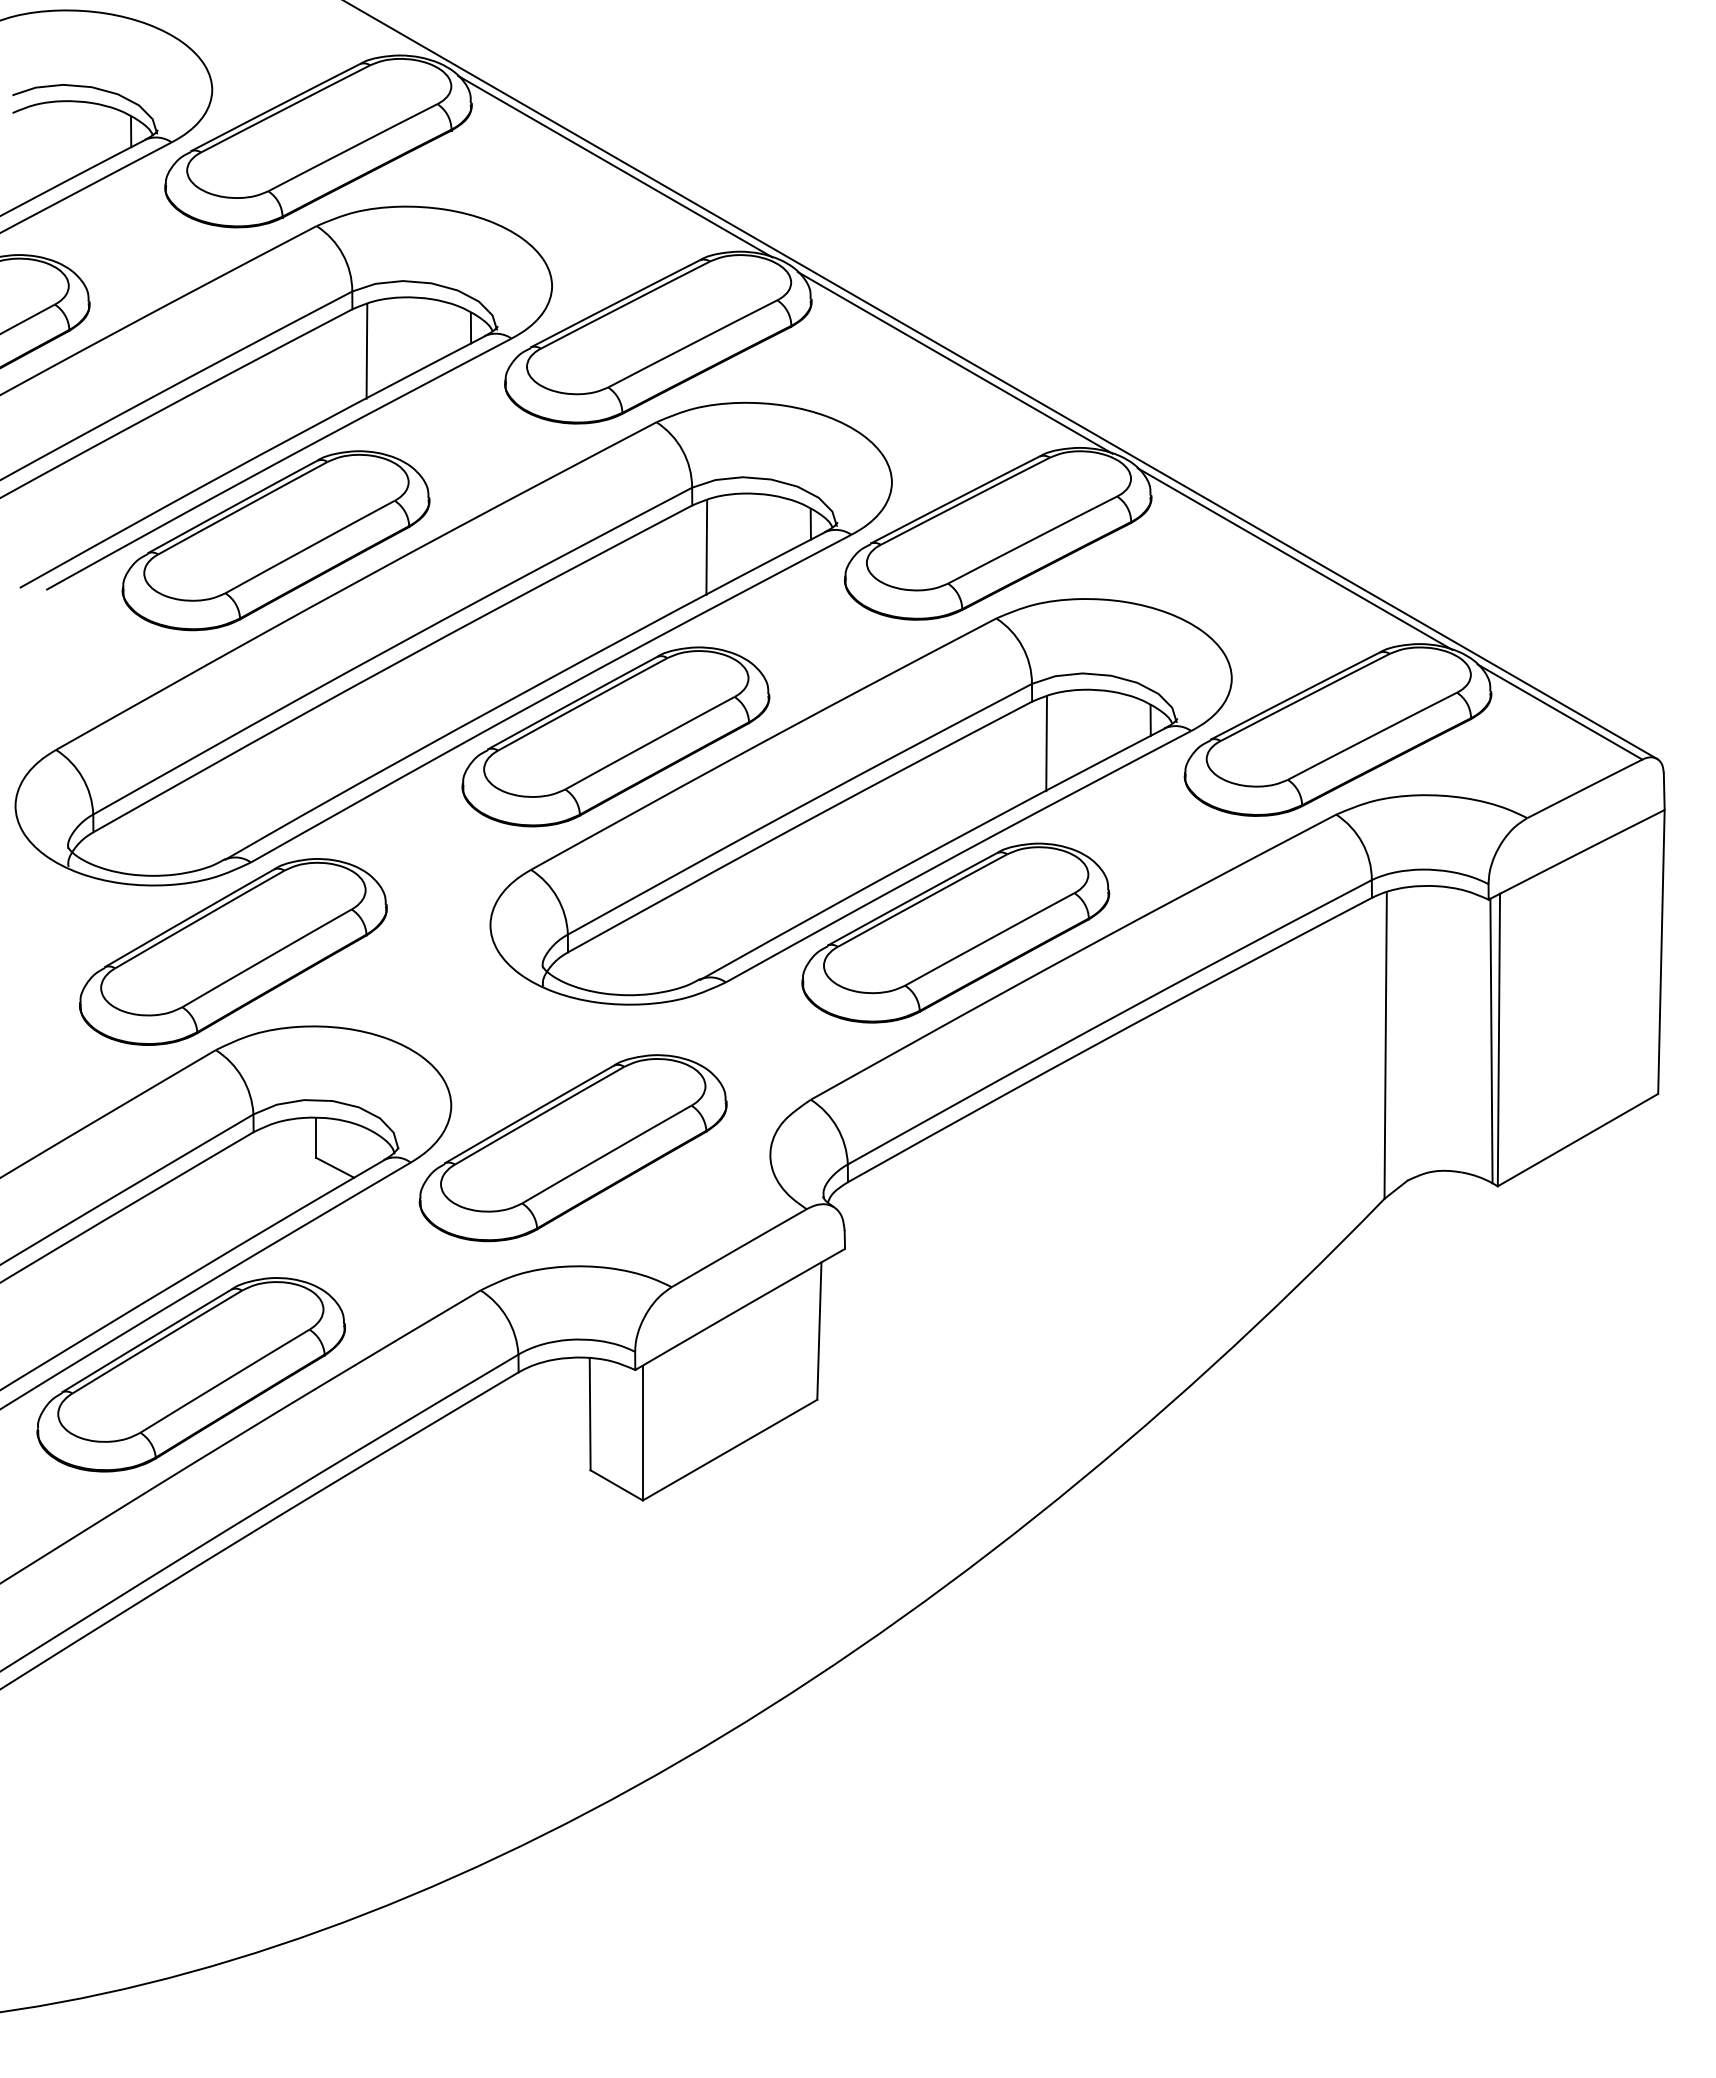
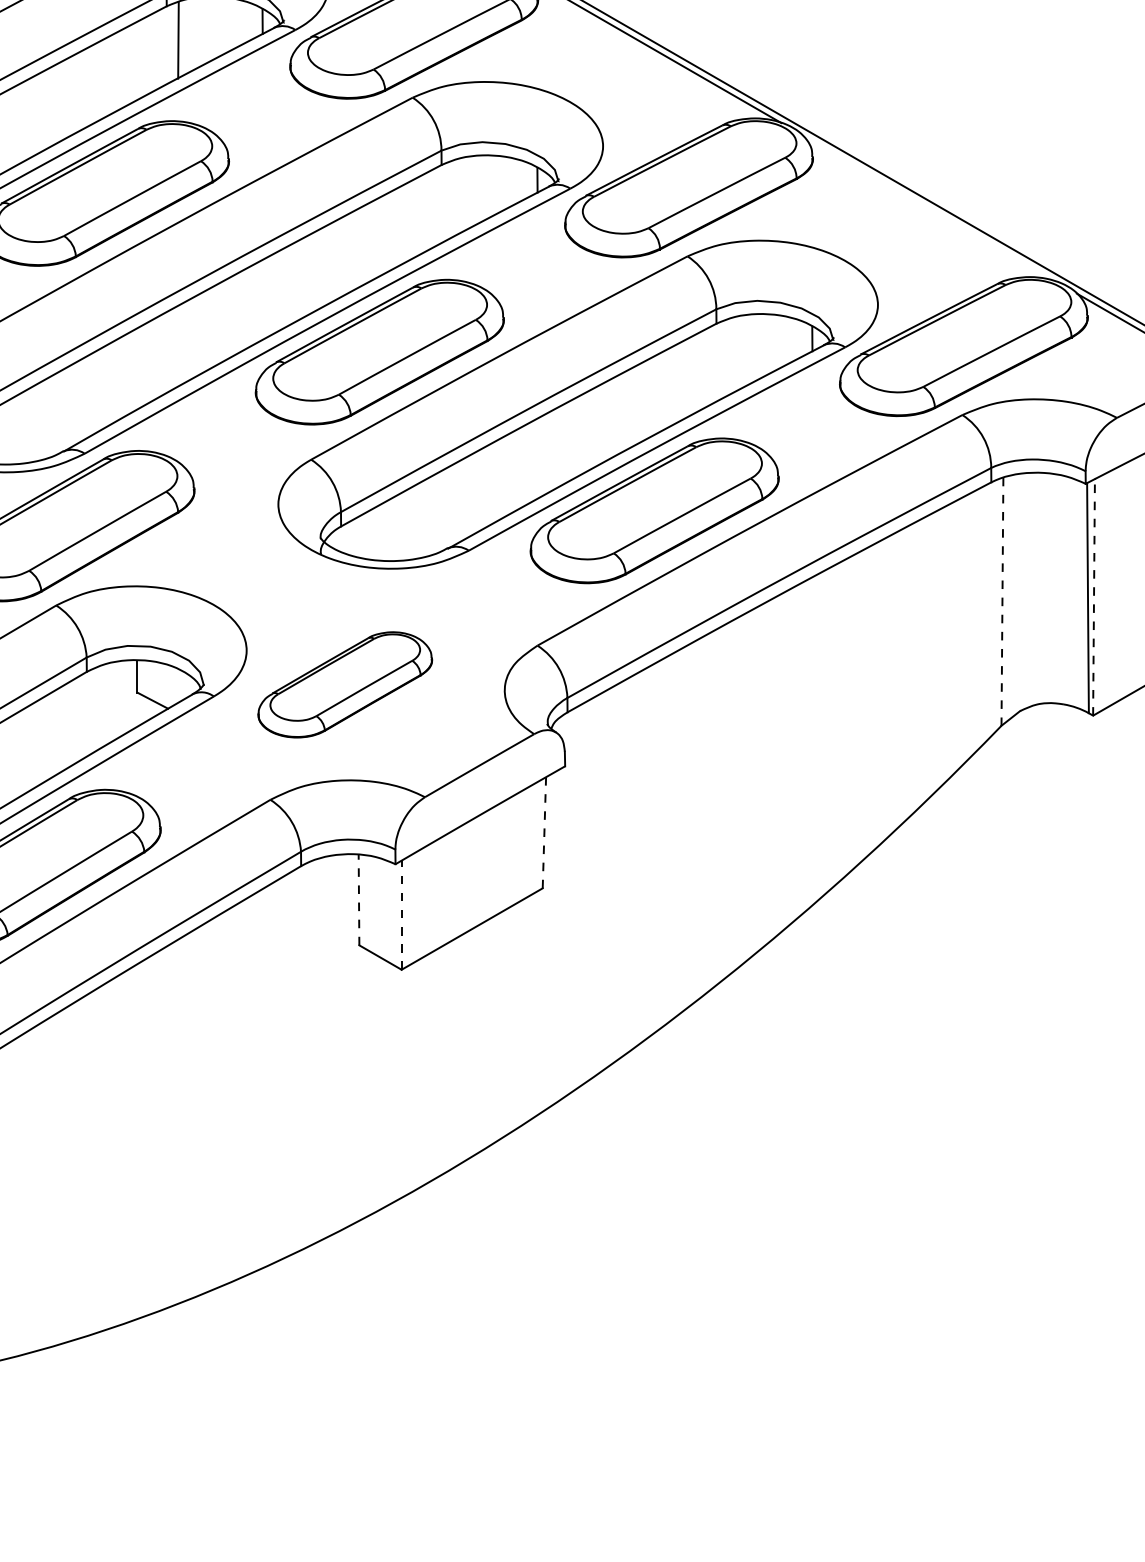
line: (706, 547) -> (453, 198), removed
line: (1294, 558) -> (928, 207), removed
line: (1046, 743) -> (728, 357), removed
line: (1498, 1039) -> (1093, 596), solid -> dashed
line: (1385, 1046) -> (1002, 602), solid -> dashed
part: (572, 1148) -> (344, 685), size x0.7
line: (819, 1331) -> (544, 833), solid -> dashed
line: (590, 1414) -> (359, 900), solid -> dashed
line: (642, 1432) -> (401, 914), solid -> dashed

